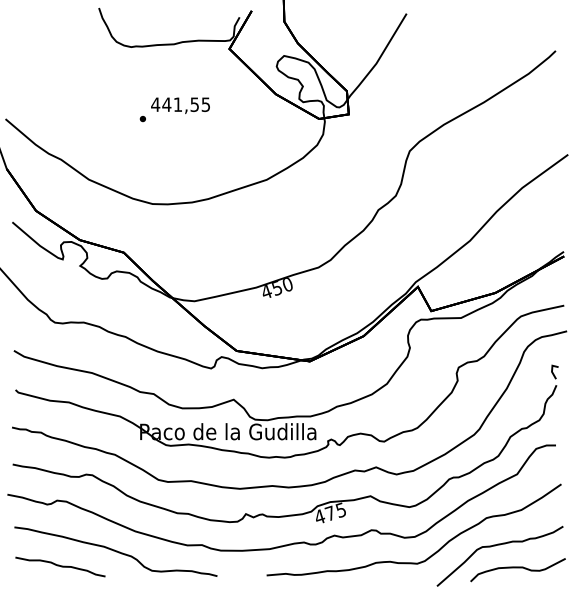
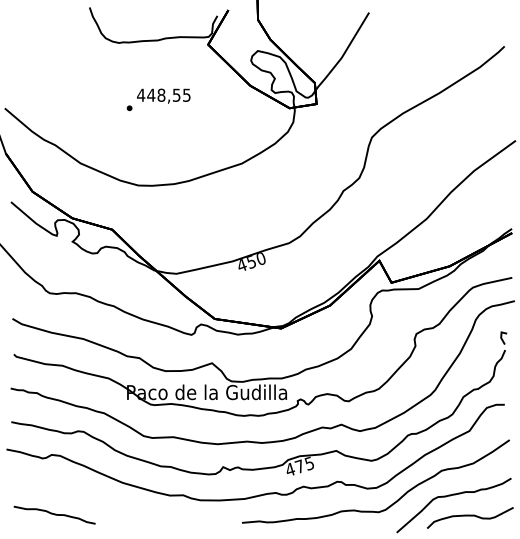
text: (177, 104) -> (160, 95), 441,55 -> 448,55
curve: (115, 551) -> (104, 501), removed

